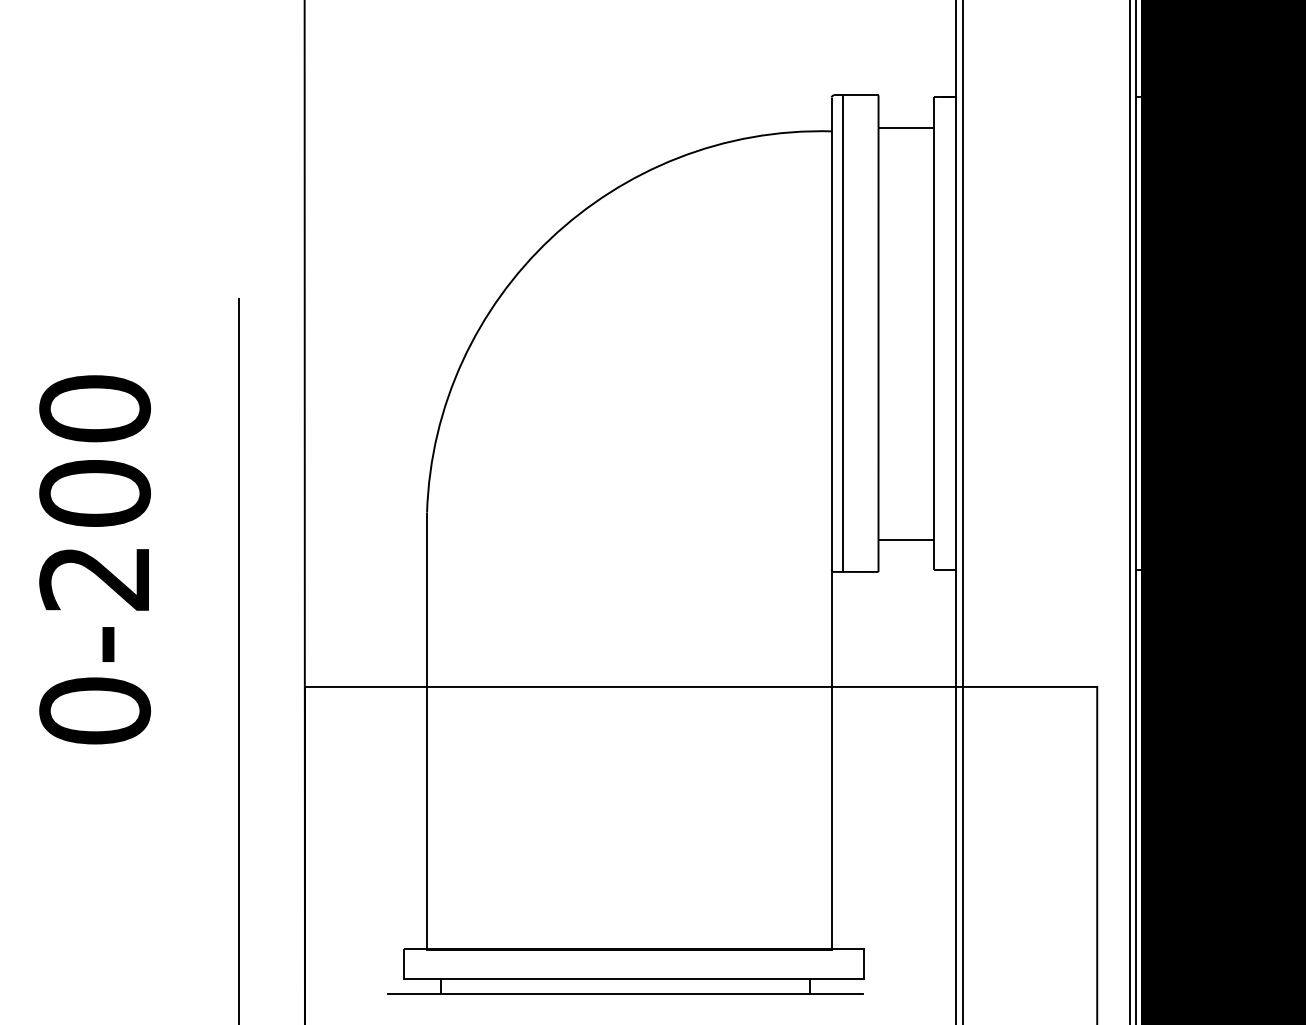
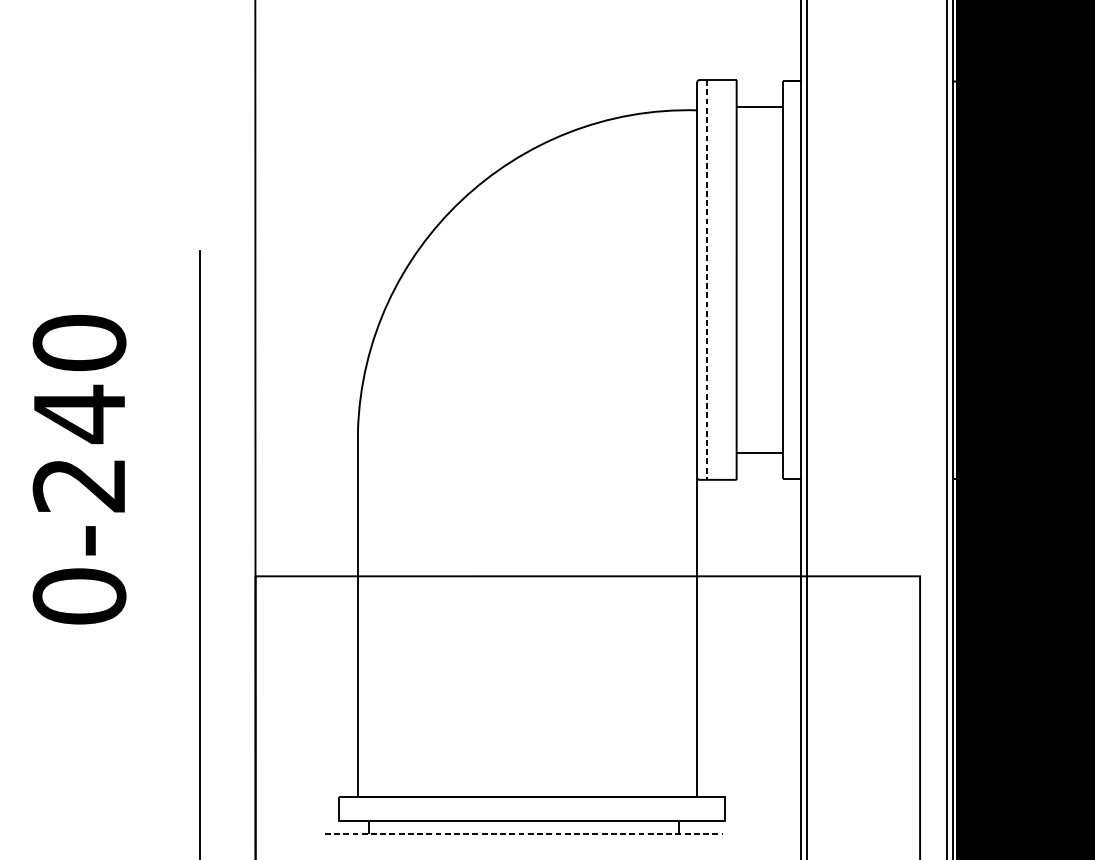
line: (842, 334) -> (706, 280), solid -> dashed
text: (95, 493) -> (79, 414), 0-200 -> 0-240
line: (625, 994) -> (524, 834), solid -> dashed

